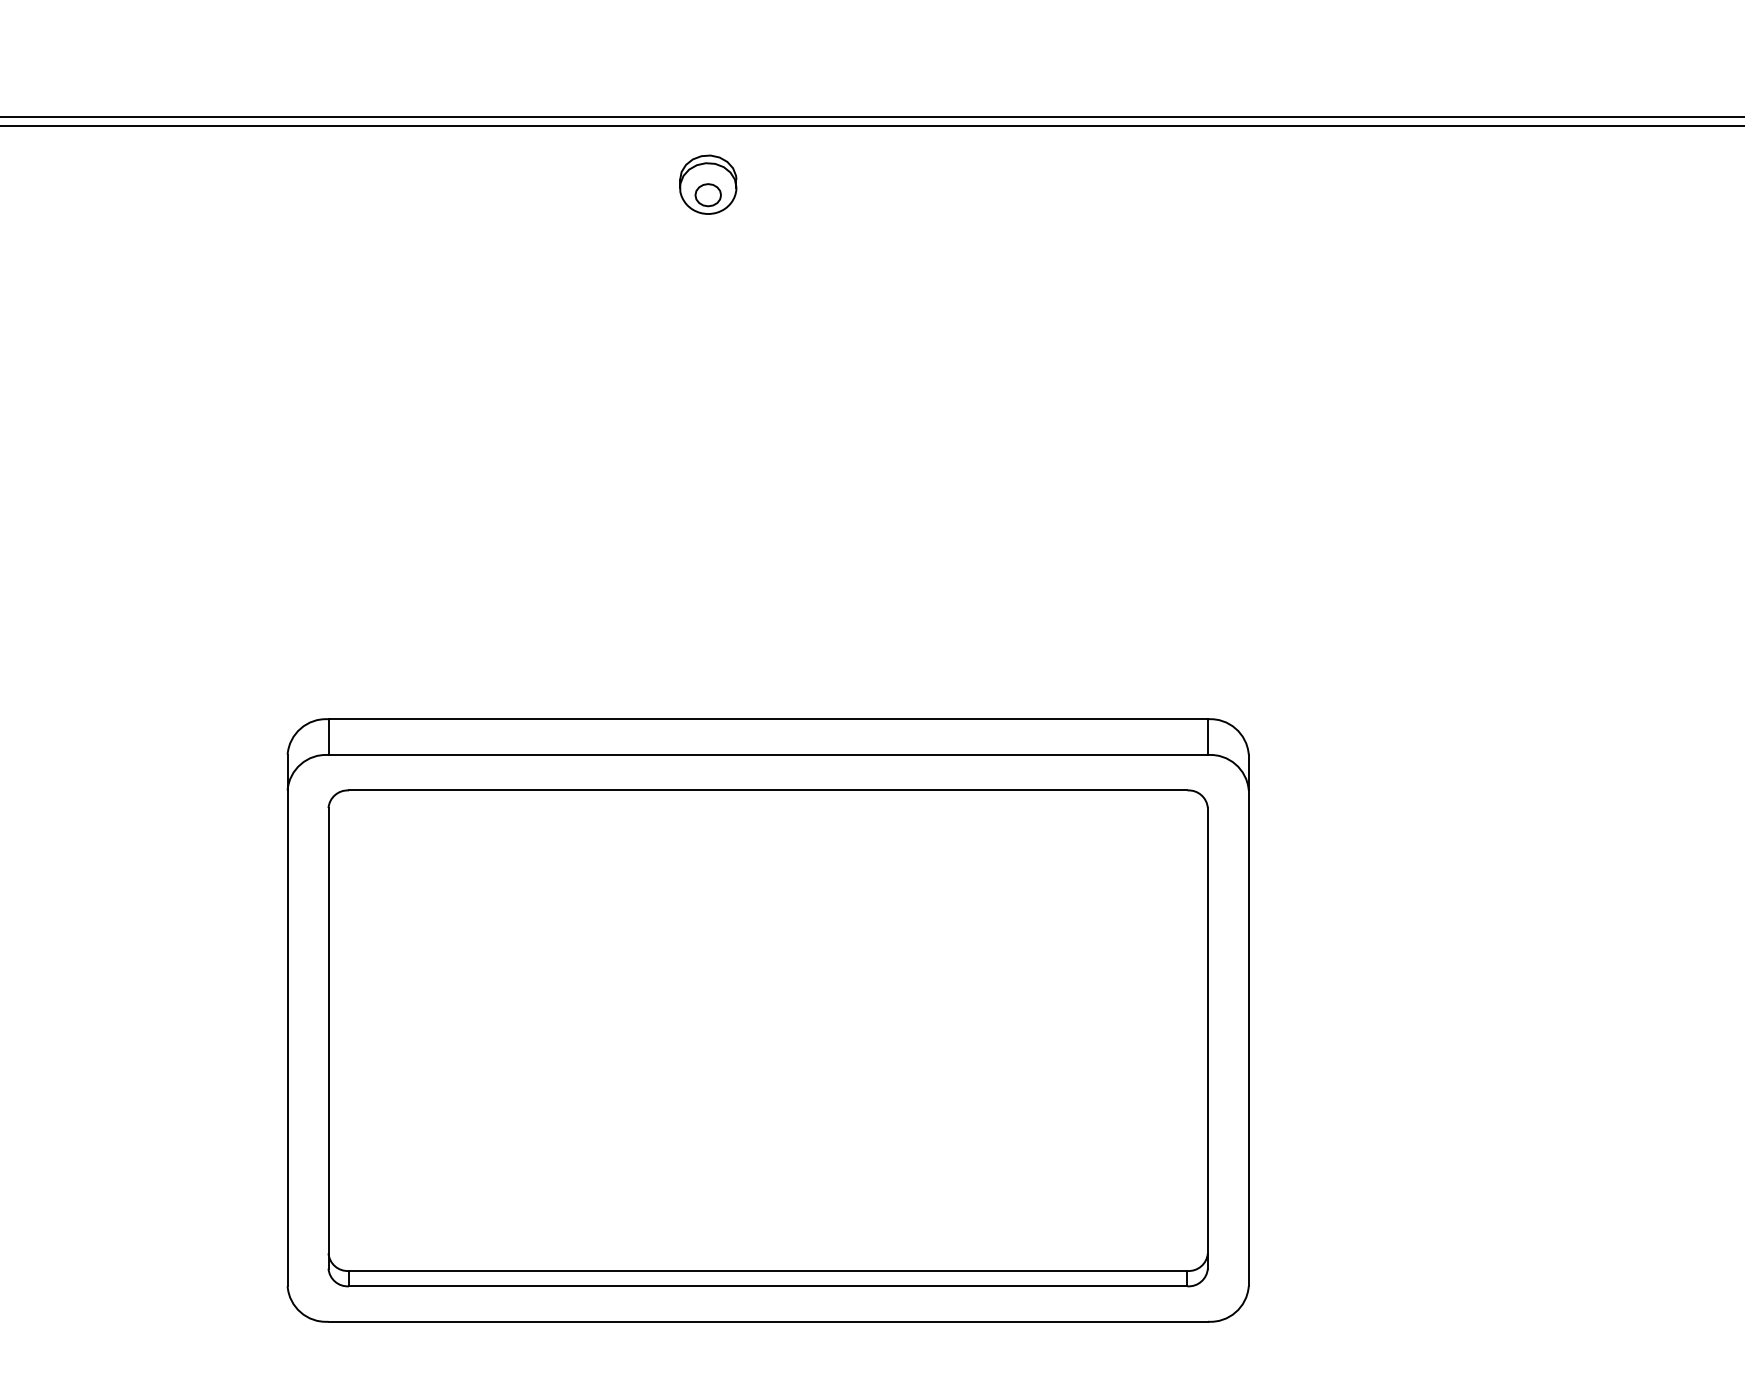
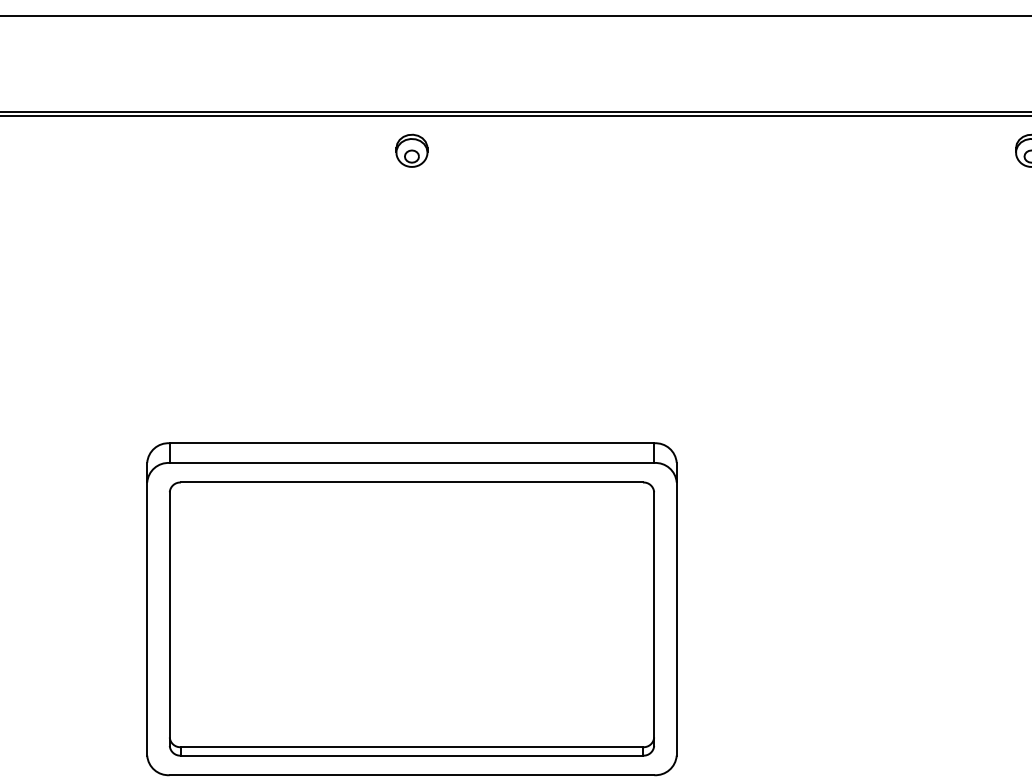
part: (707, 184) -> (411, 150), moved

